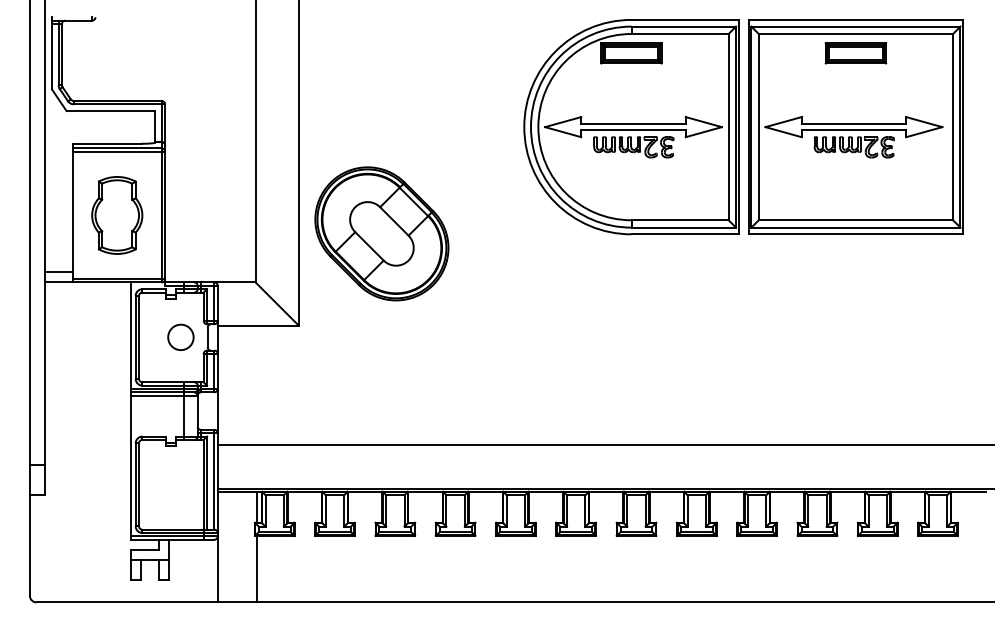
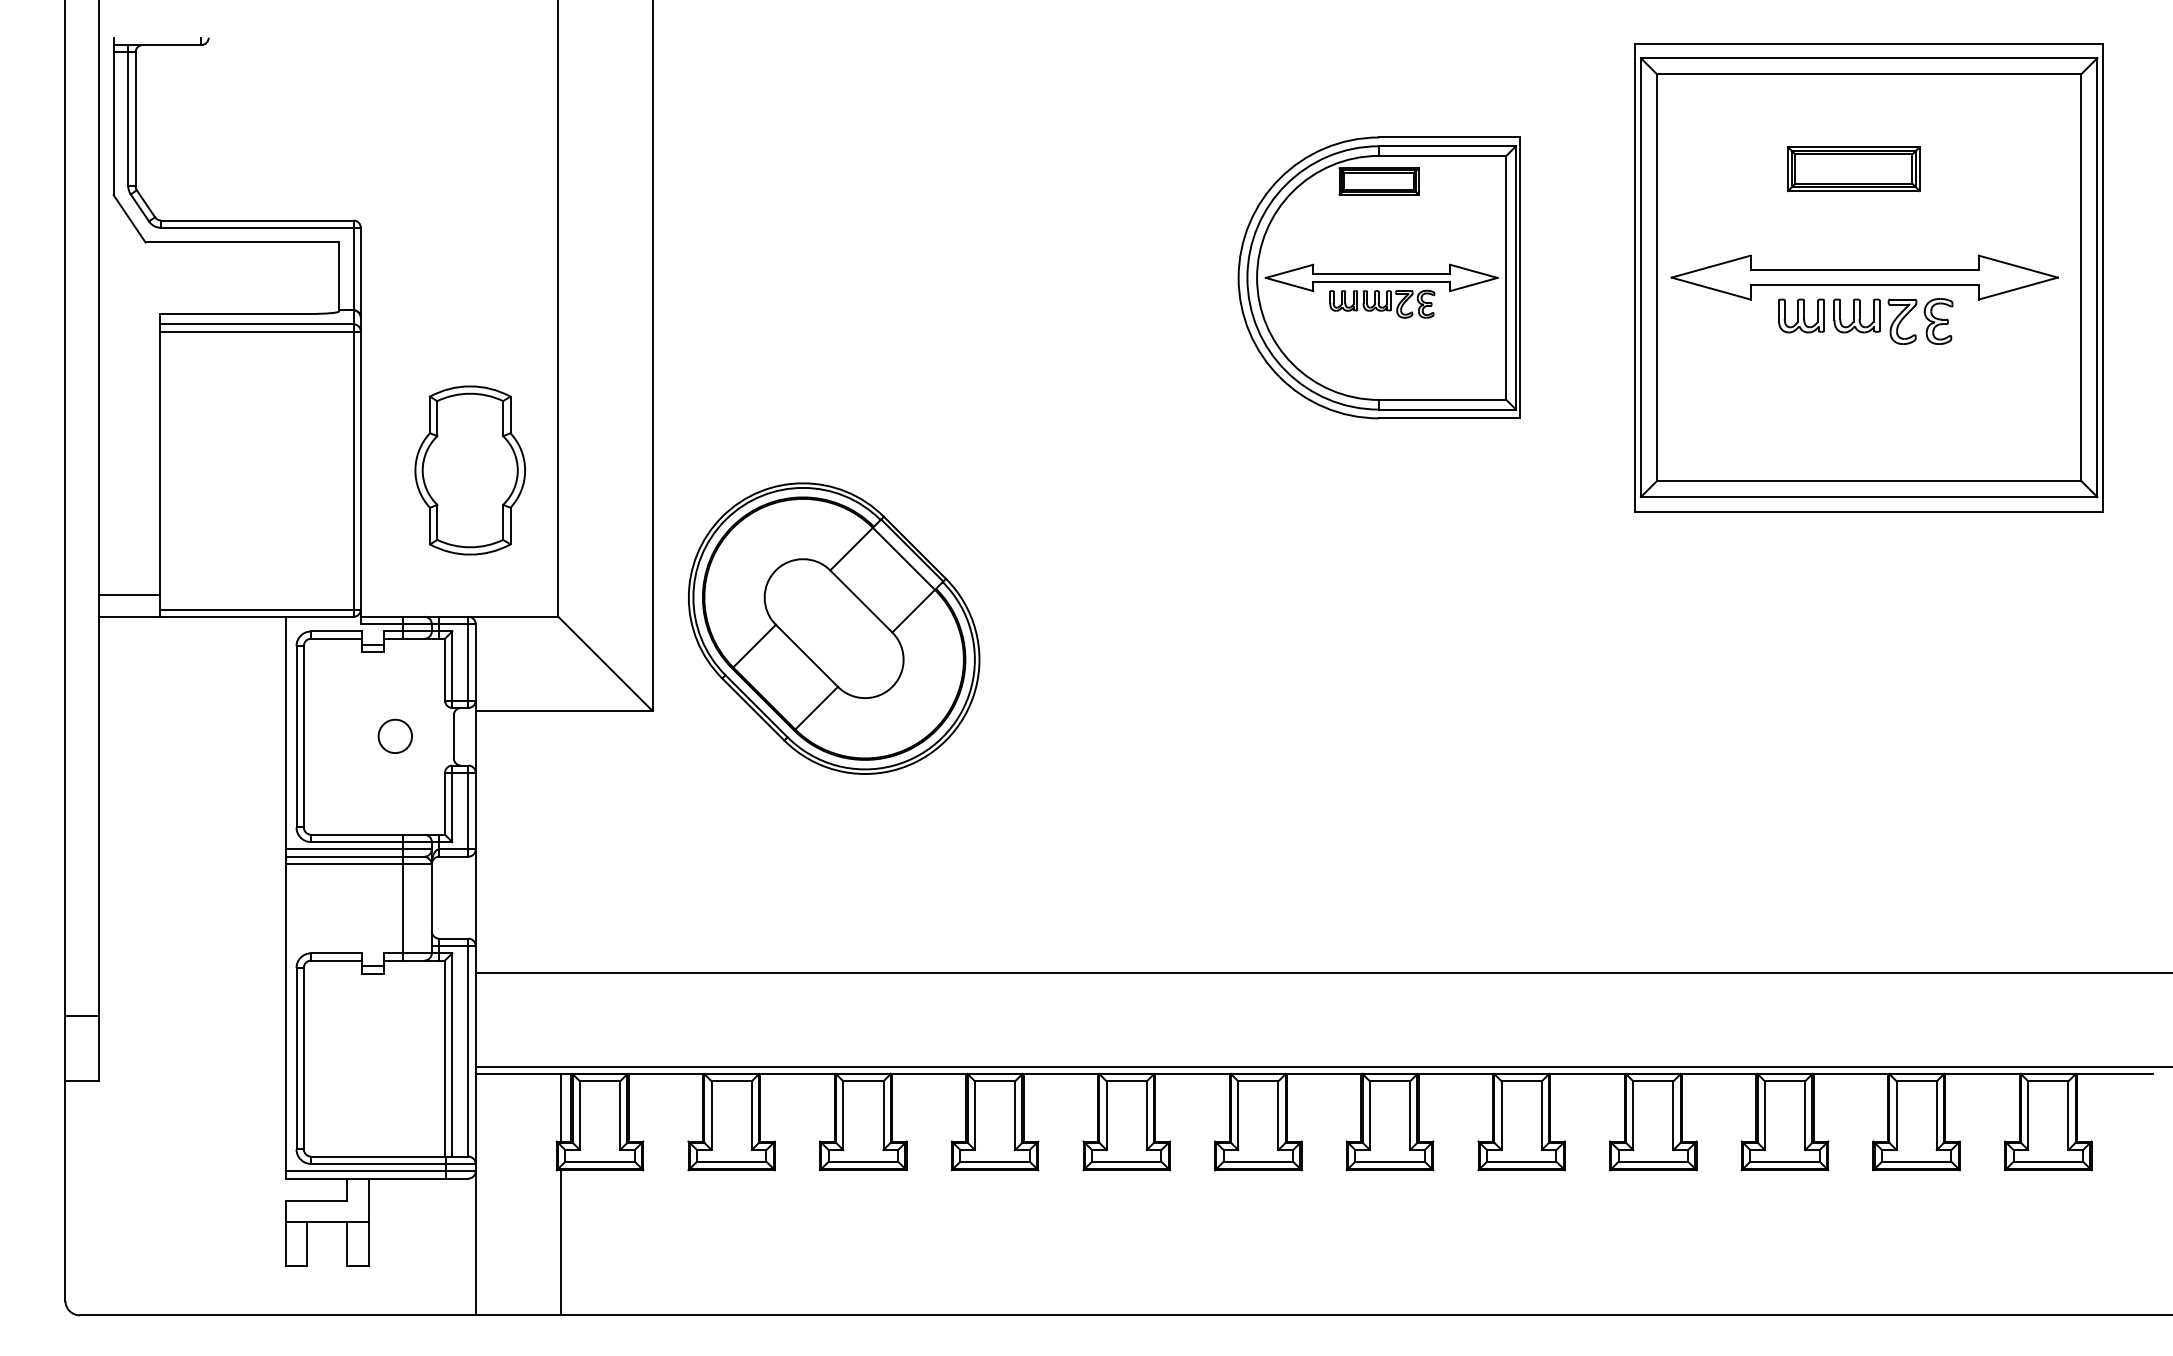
part: (855, 53) -> (1852, 169), moved
part: (631, 127) -> (1379, 278), size x0.6
part: (117, 215) -> (470, 470), moved
part: (381, 233) -> (833, 627), moved
circle: (180, 336) -> (394, 734), size x0.6

